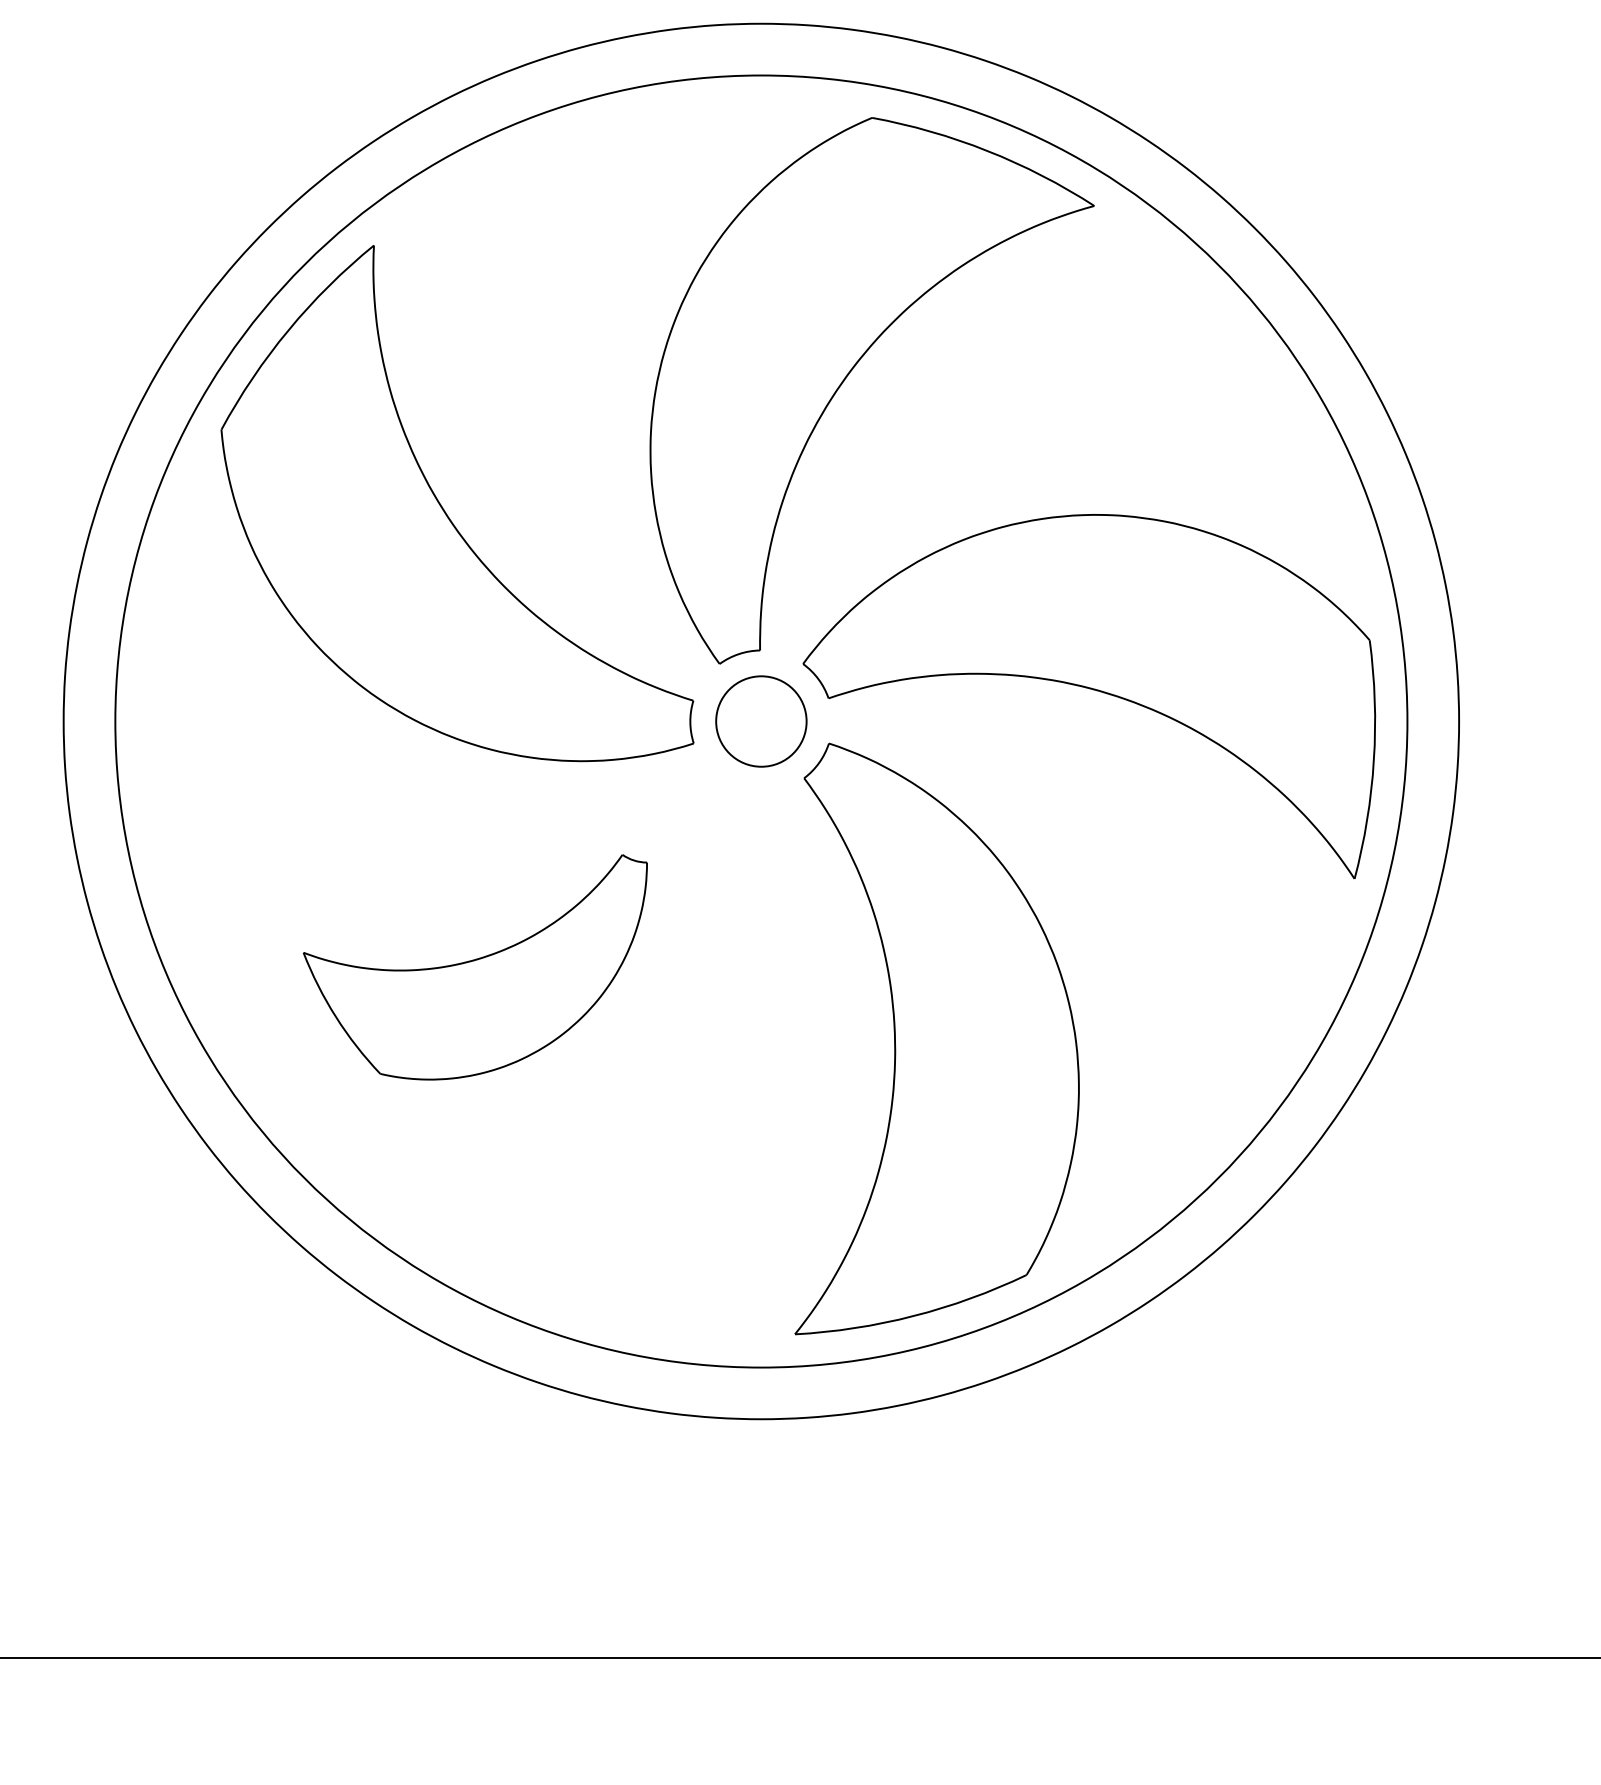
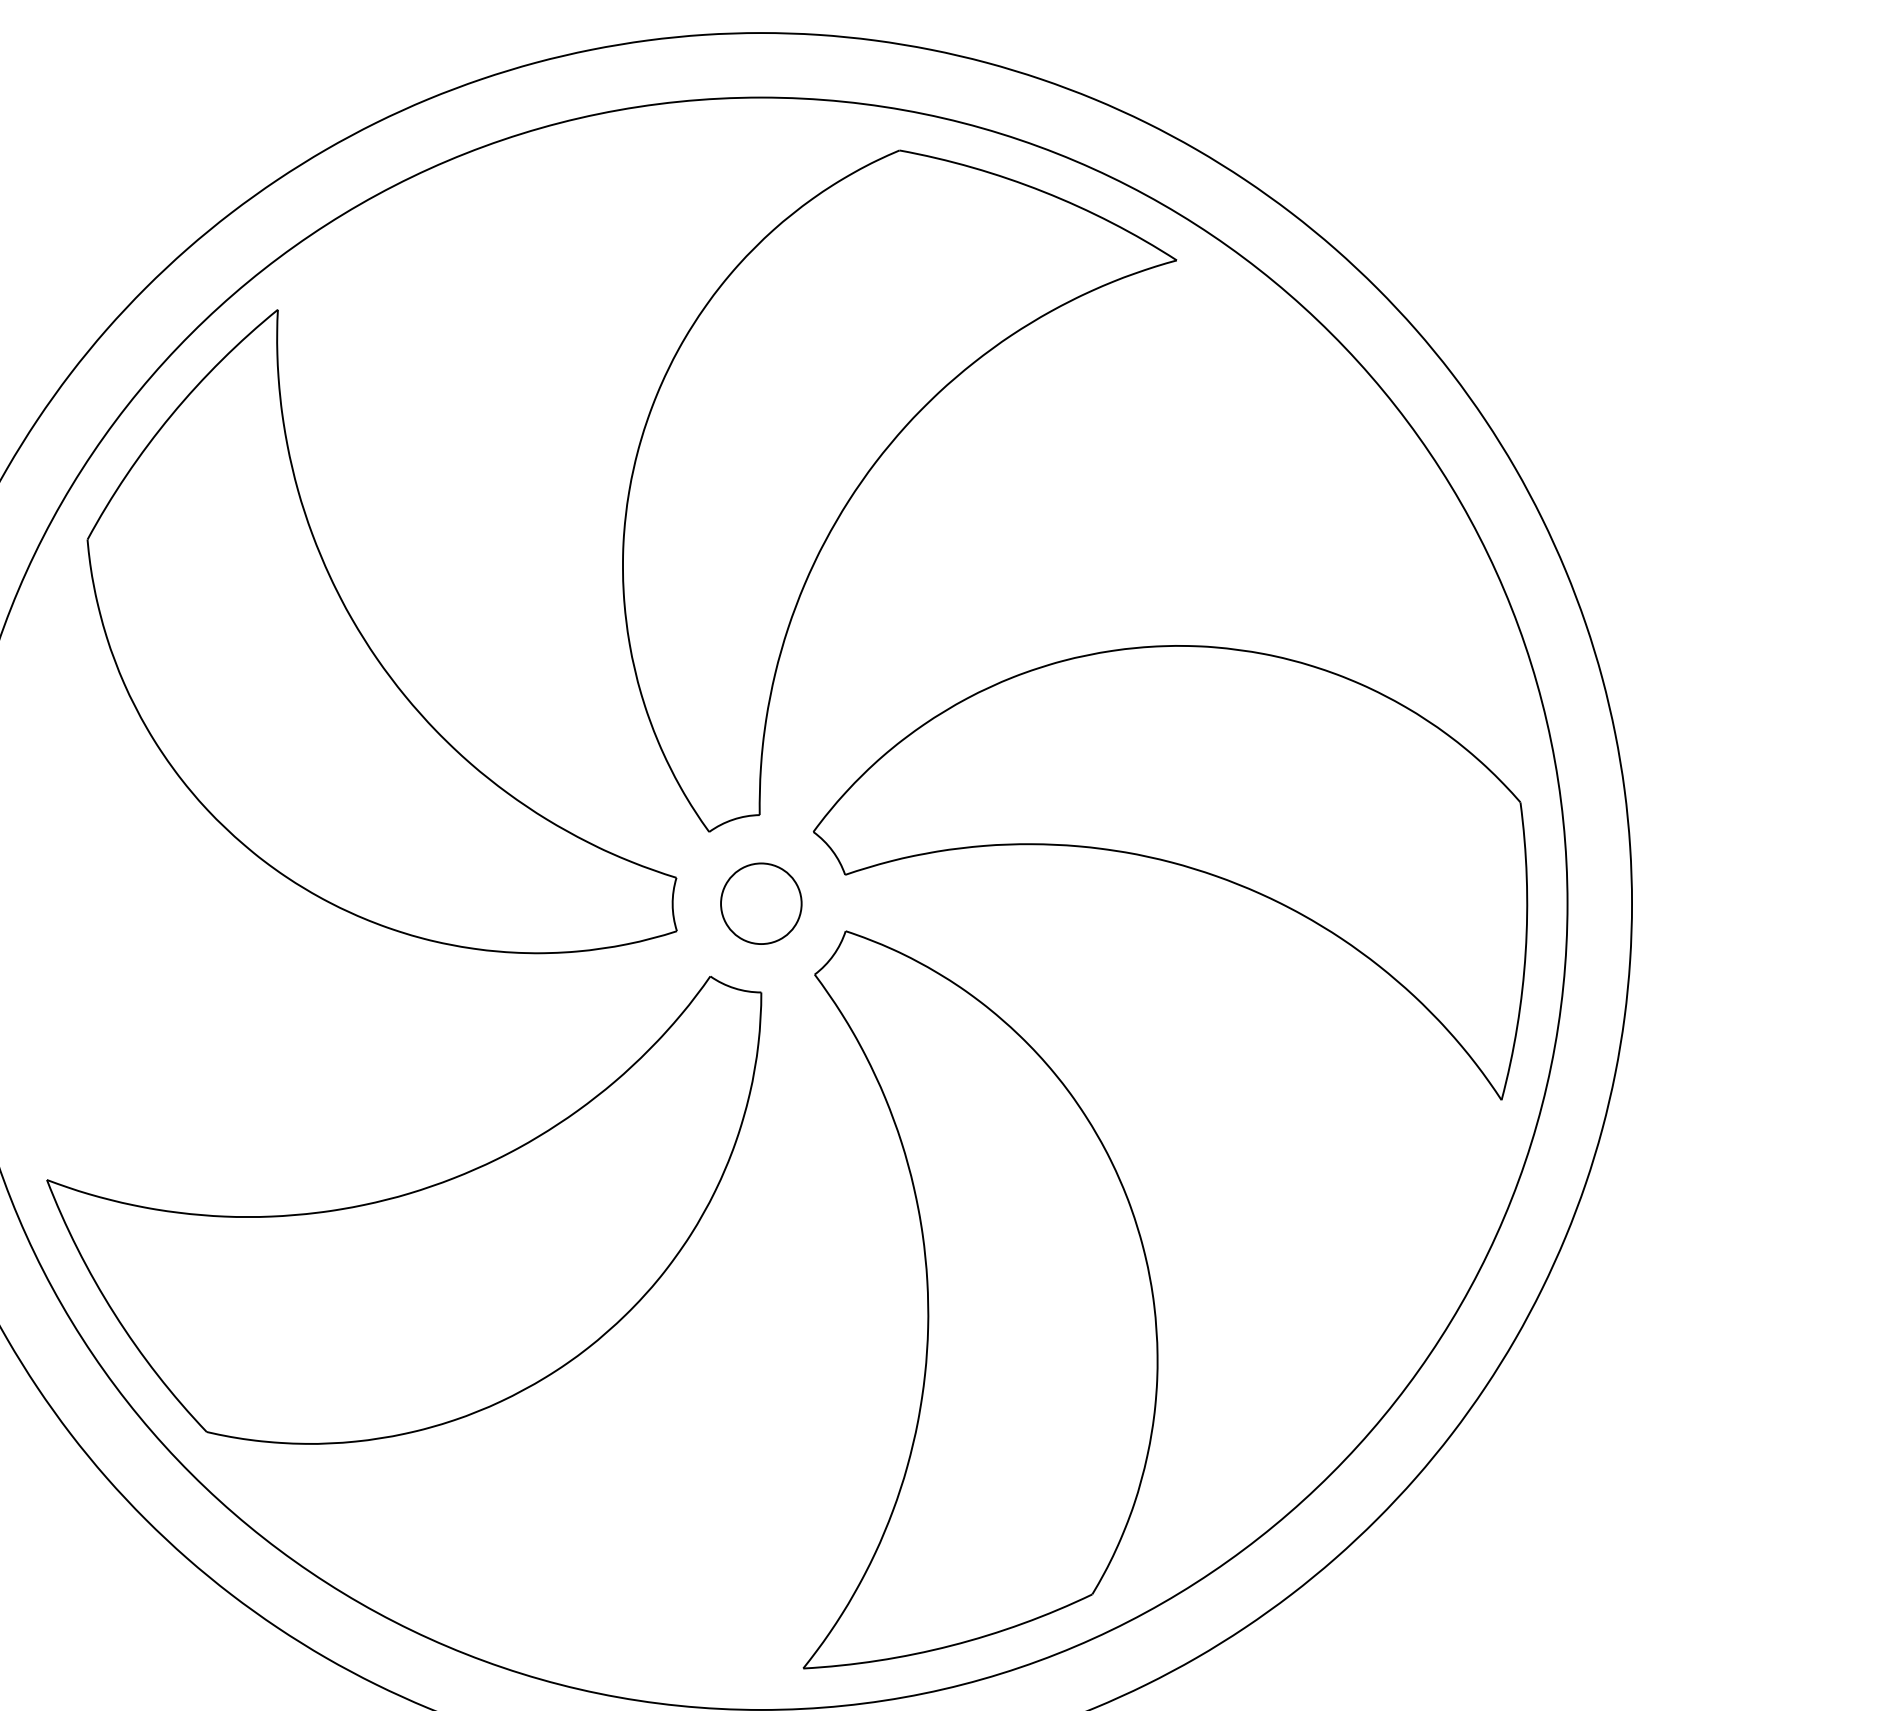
circle: (761, 721) -> (761, 903), size x0.71
part: (475, 967) -> (404, 1210), size x1.67

